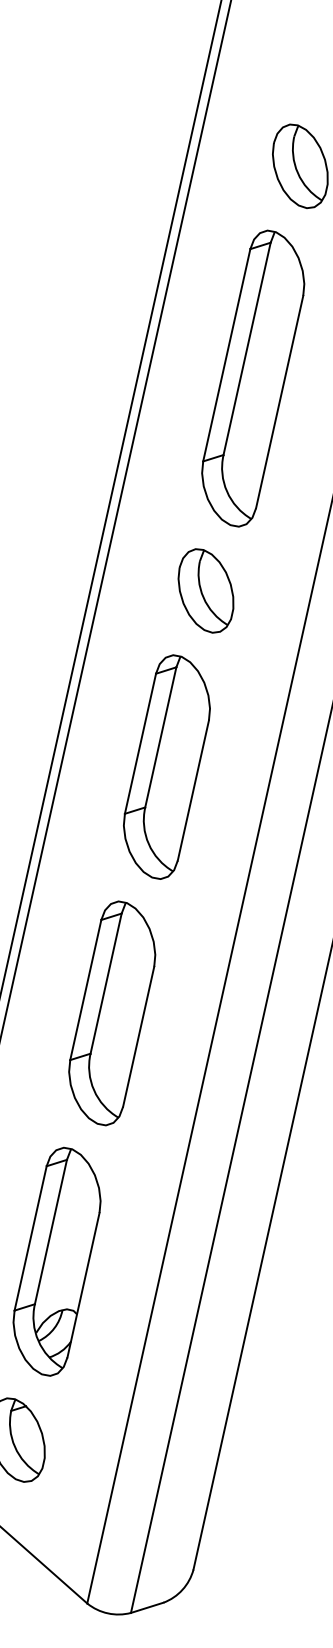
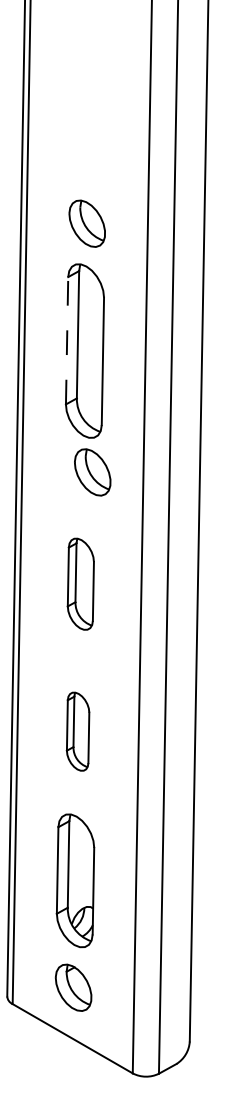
line: (227, 354) -> (67, 340), solid -> dashed
part: (205, 590) -> (92, 472), moved
part: (166, 767) -> (80, 584), size x0.7
part: (111, 1012) -> (77, 731), size x0.6

